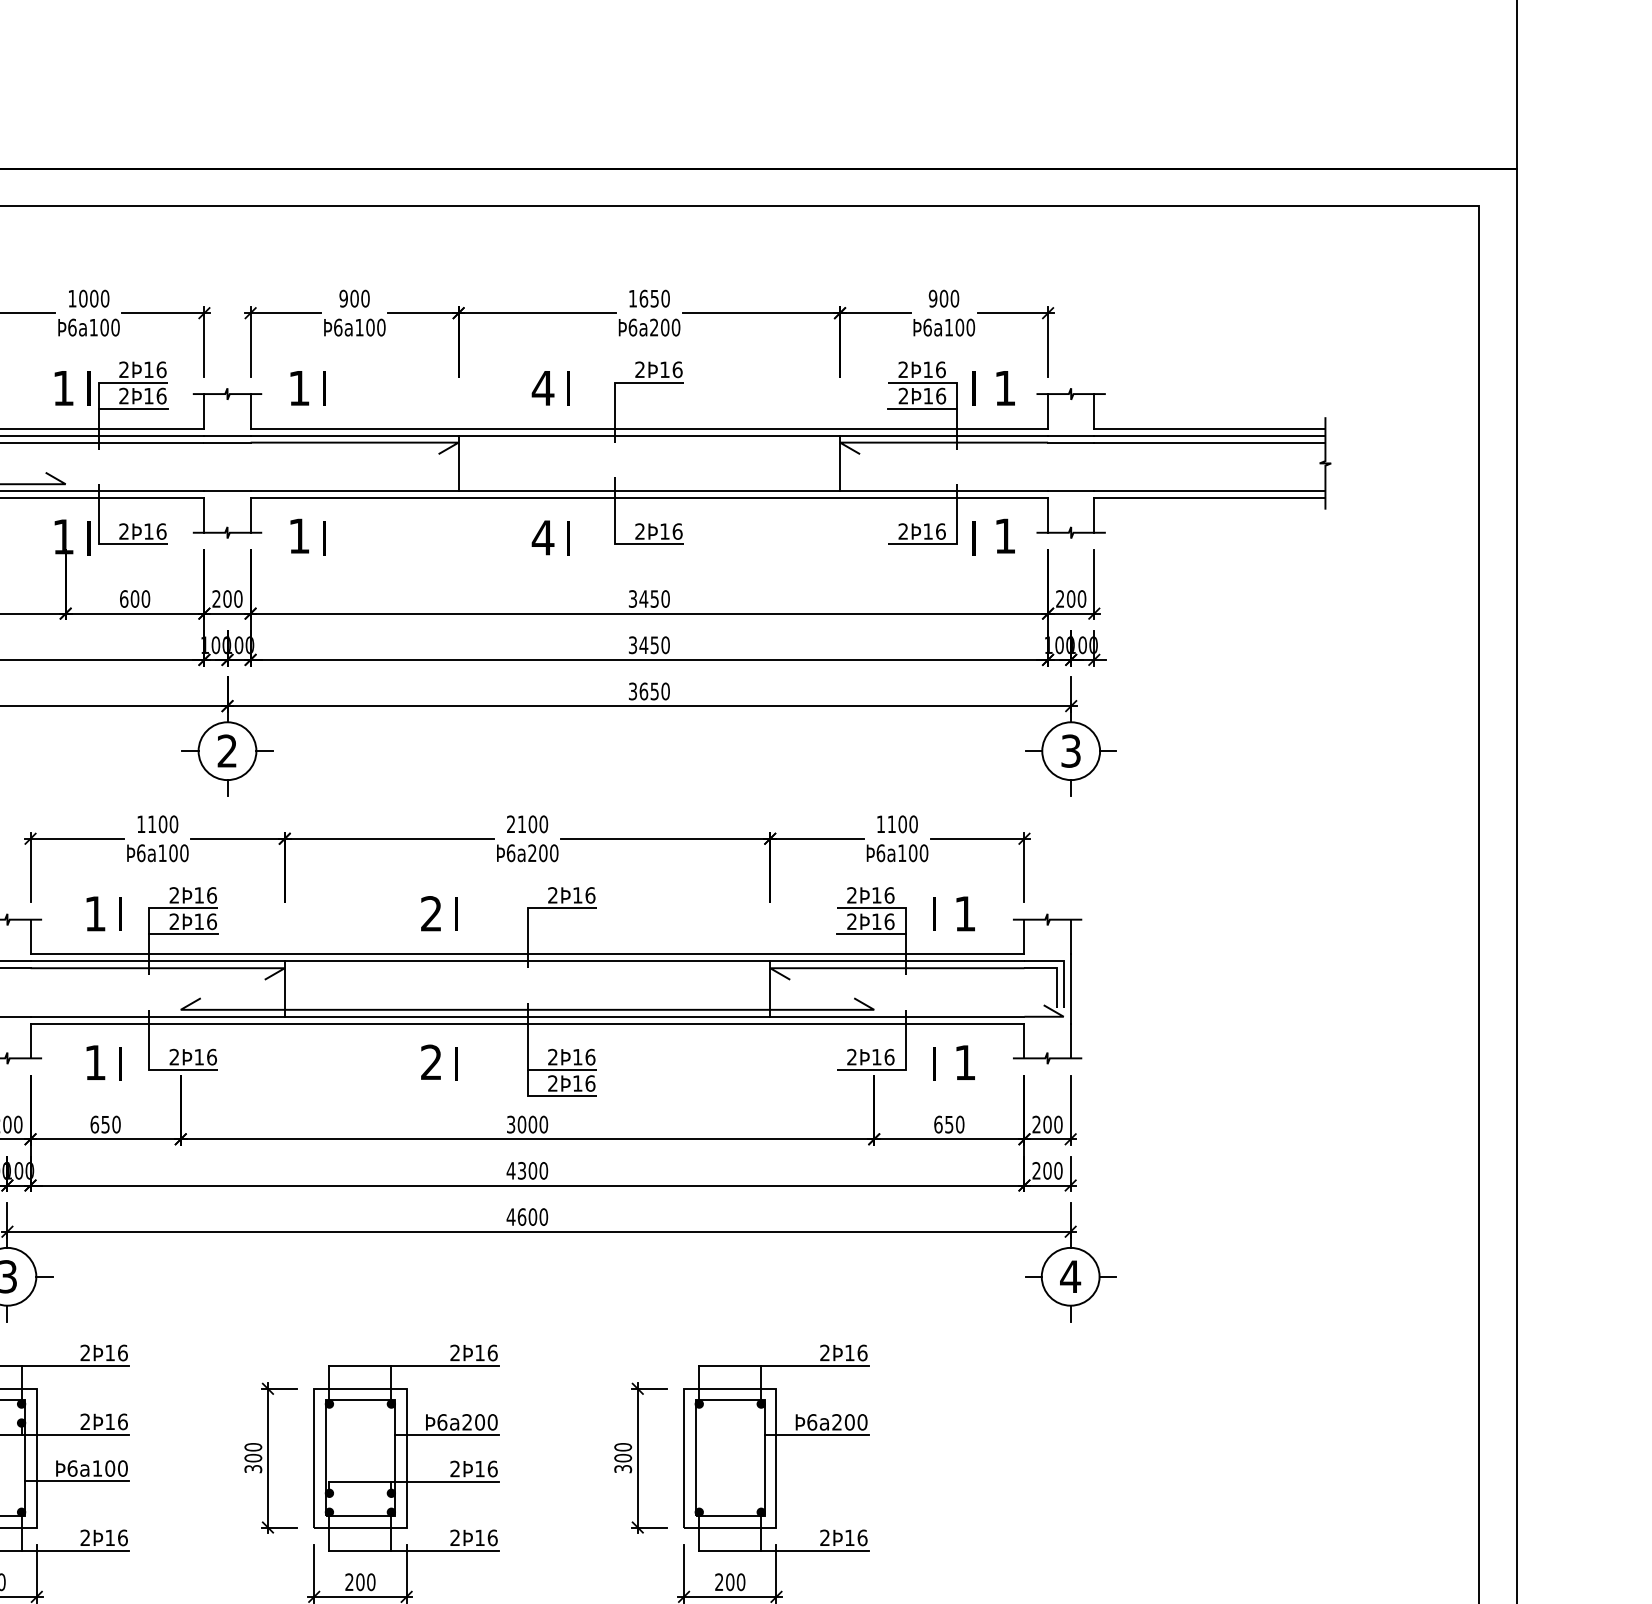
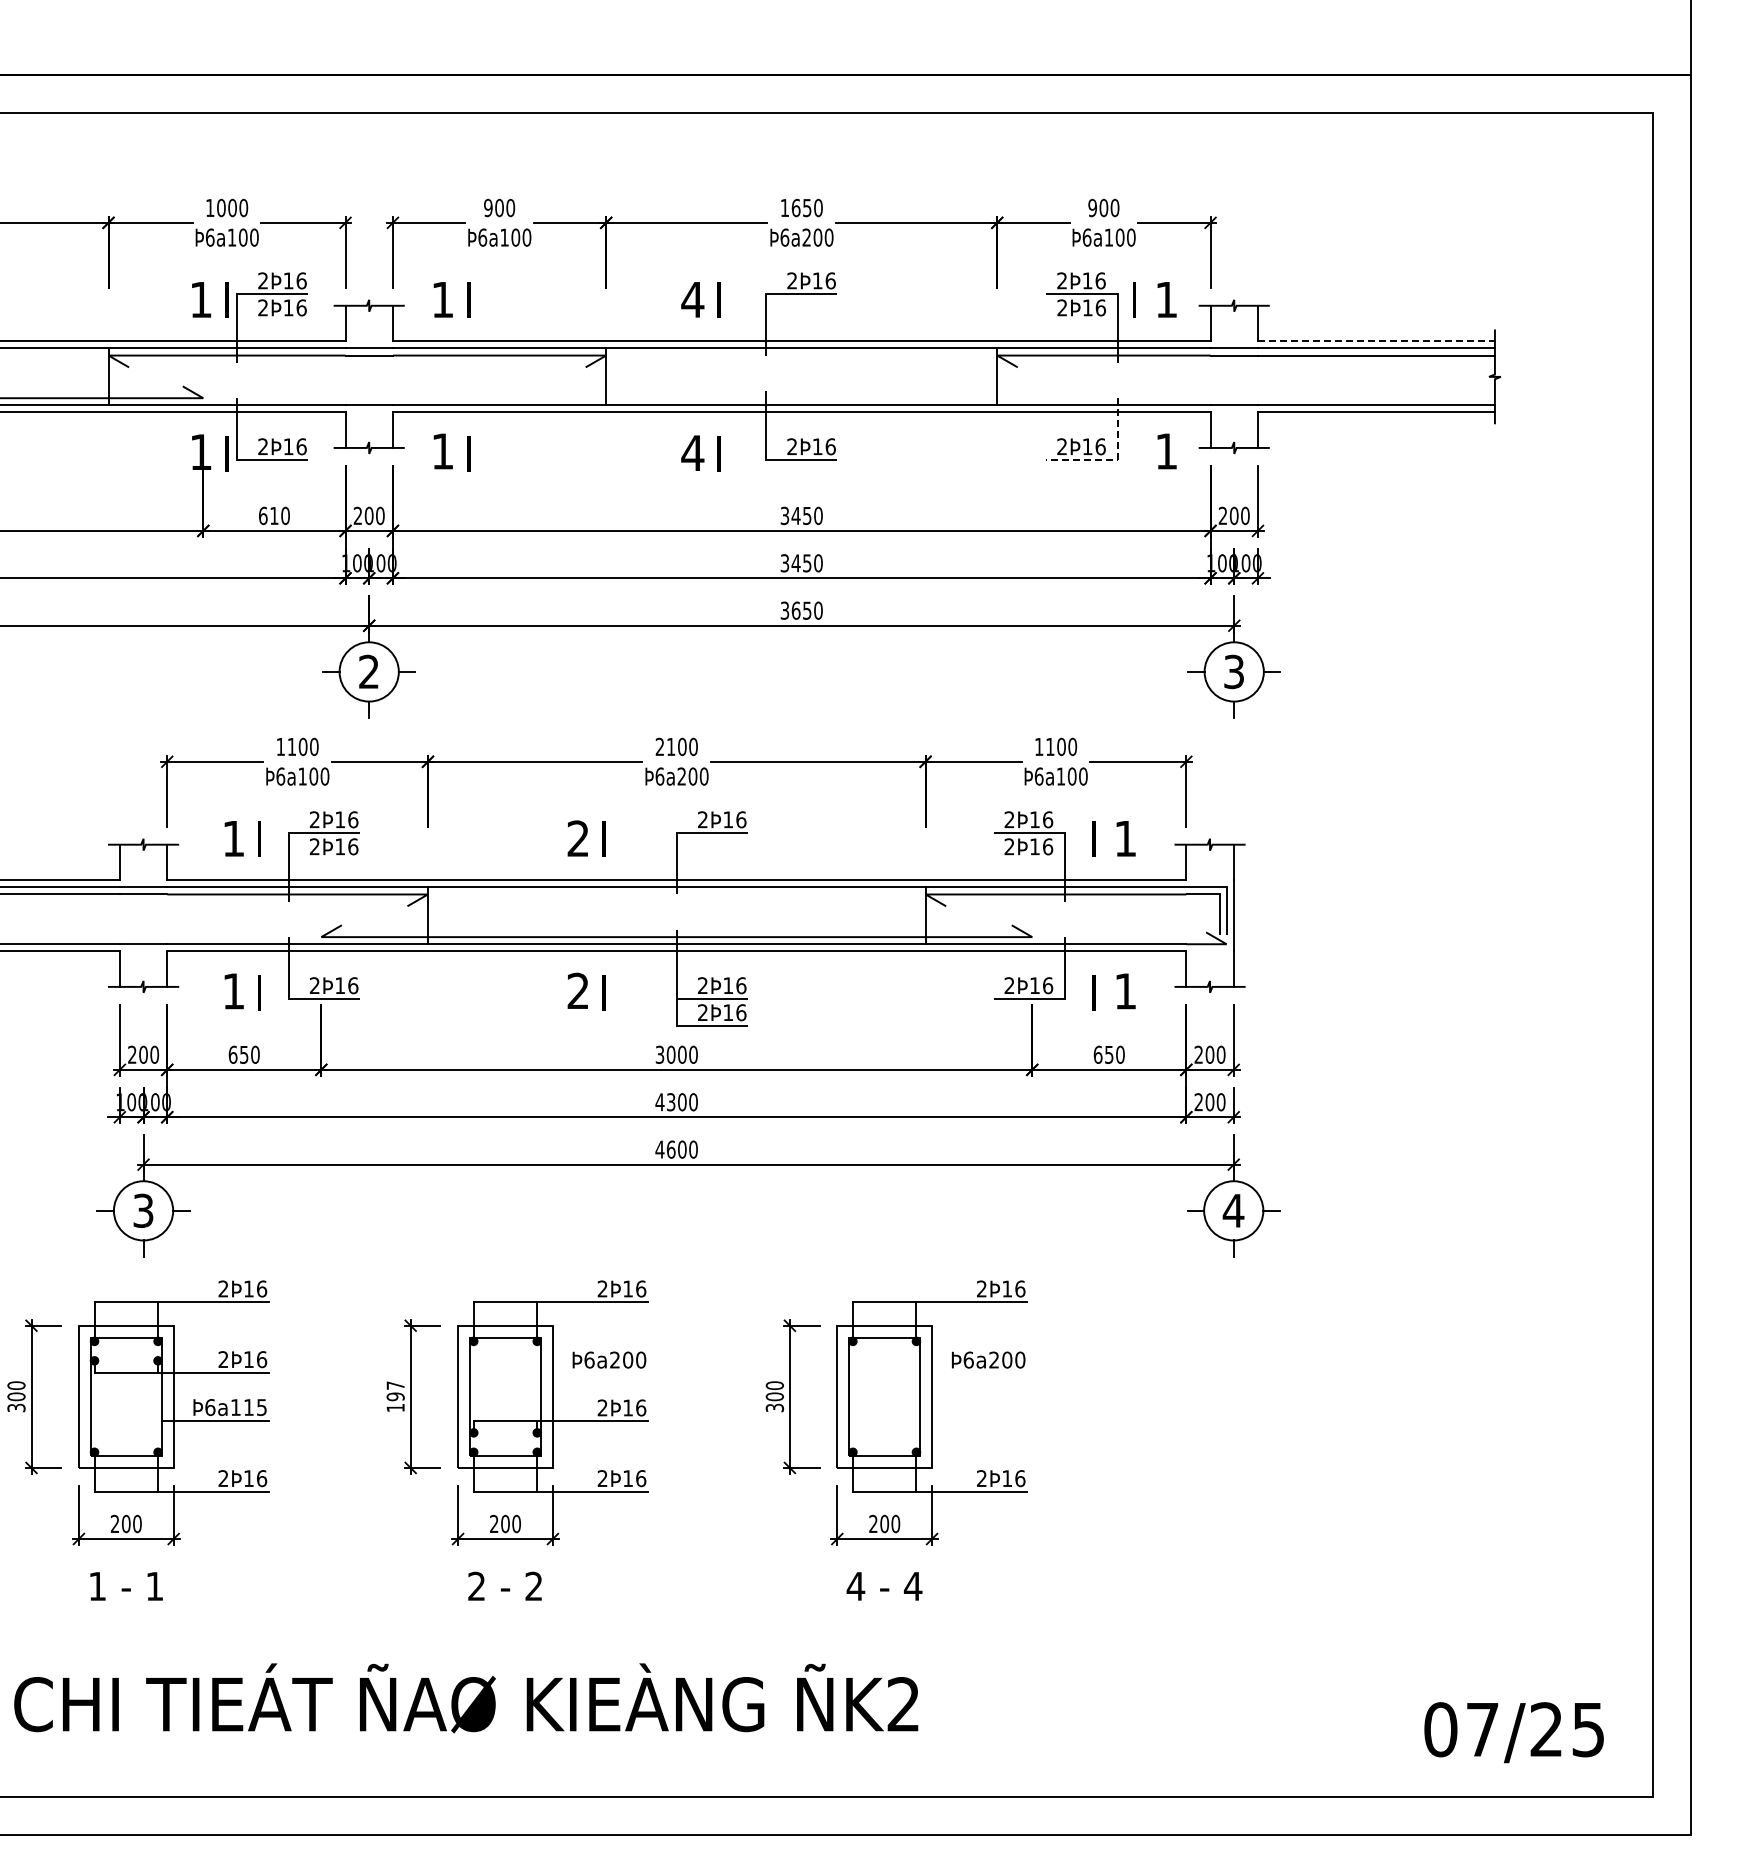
line: (133, 408) -> (272, 320), removed
line: (922, 408) -> (1081, 320), removed
line: (1209, 428) -> (1376, 341), solid -> dashed
line: (973, 538) -> (1134, 453), removed
line: (952, 543) -> (1112, 459), solid -> dashed
text: (135, 598) -> (274, 515), 600 -> 610
line: (182, 934) -> (323, 859), removed
line: (870, 934) -> (1028, 859), removed
line: (447, 1435) -> (594, 1373), removed
line: (816, 1435) -> (973, 1373), removed
text: (253, 1457) -> (395, 1396), 300 -> 197
text: (116, 1468) -> (255, 1407), Þ6a100 -> Þ6a115

